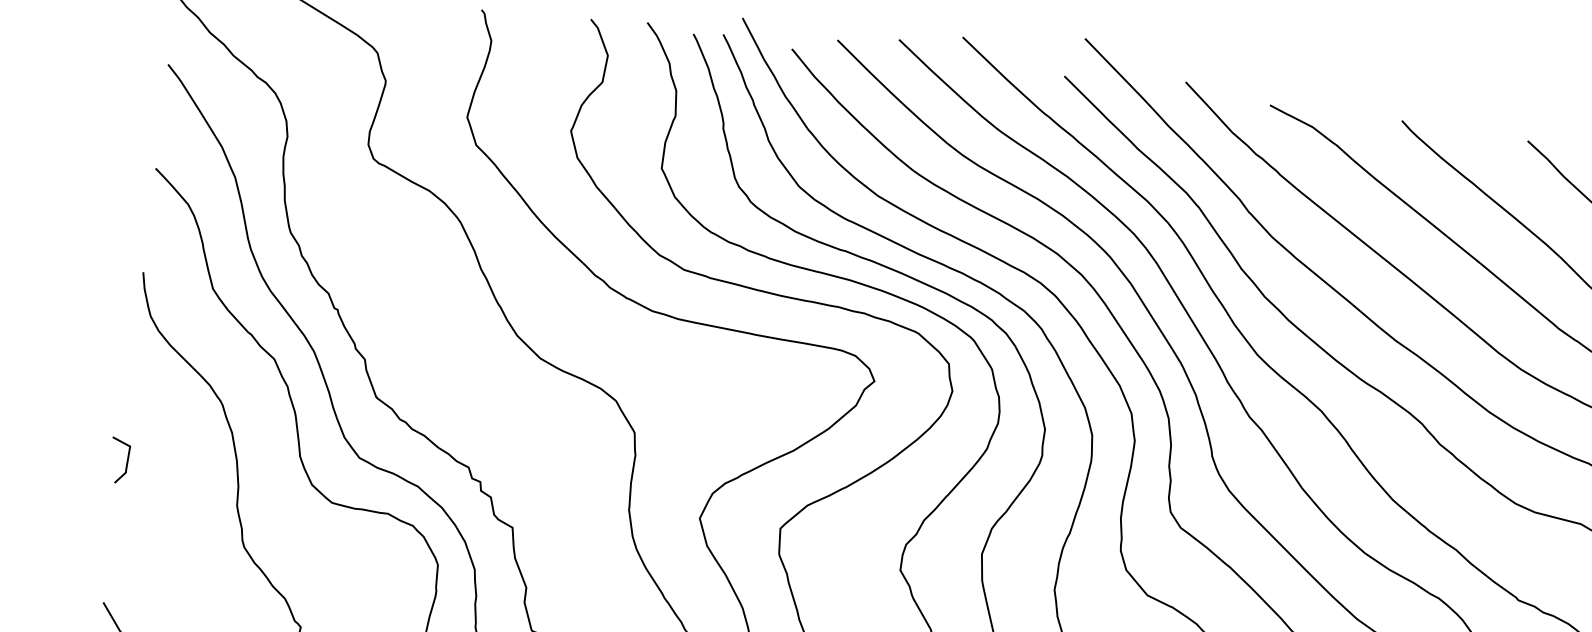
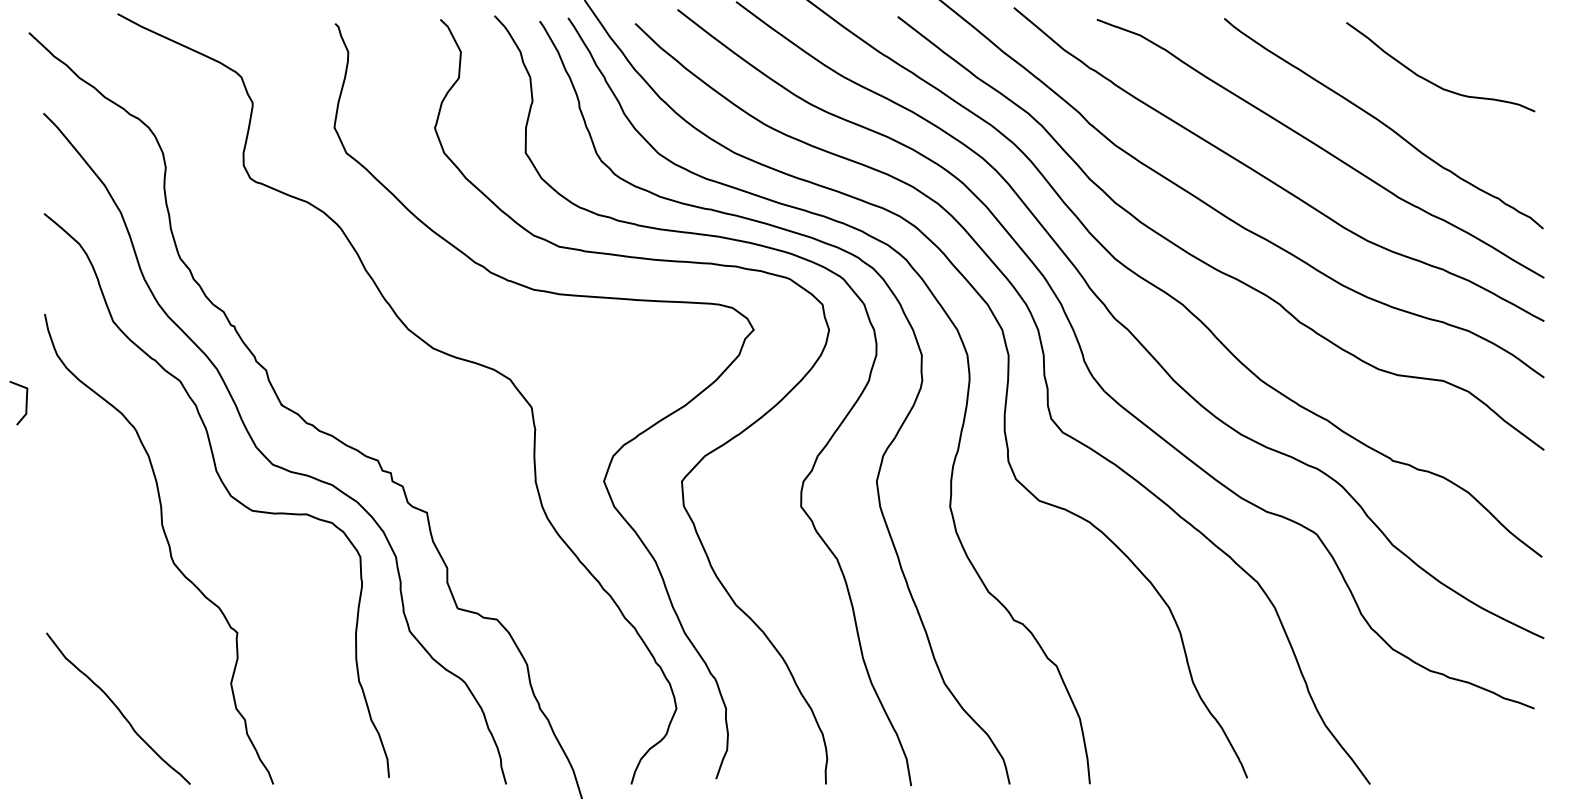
line: (126, 461) -> (25, 403), moved

